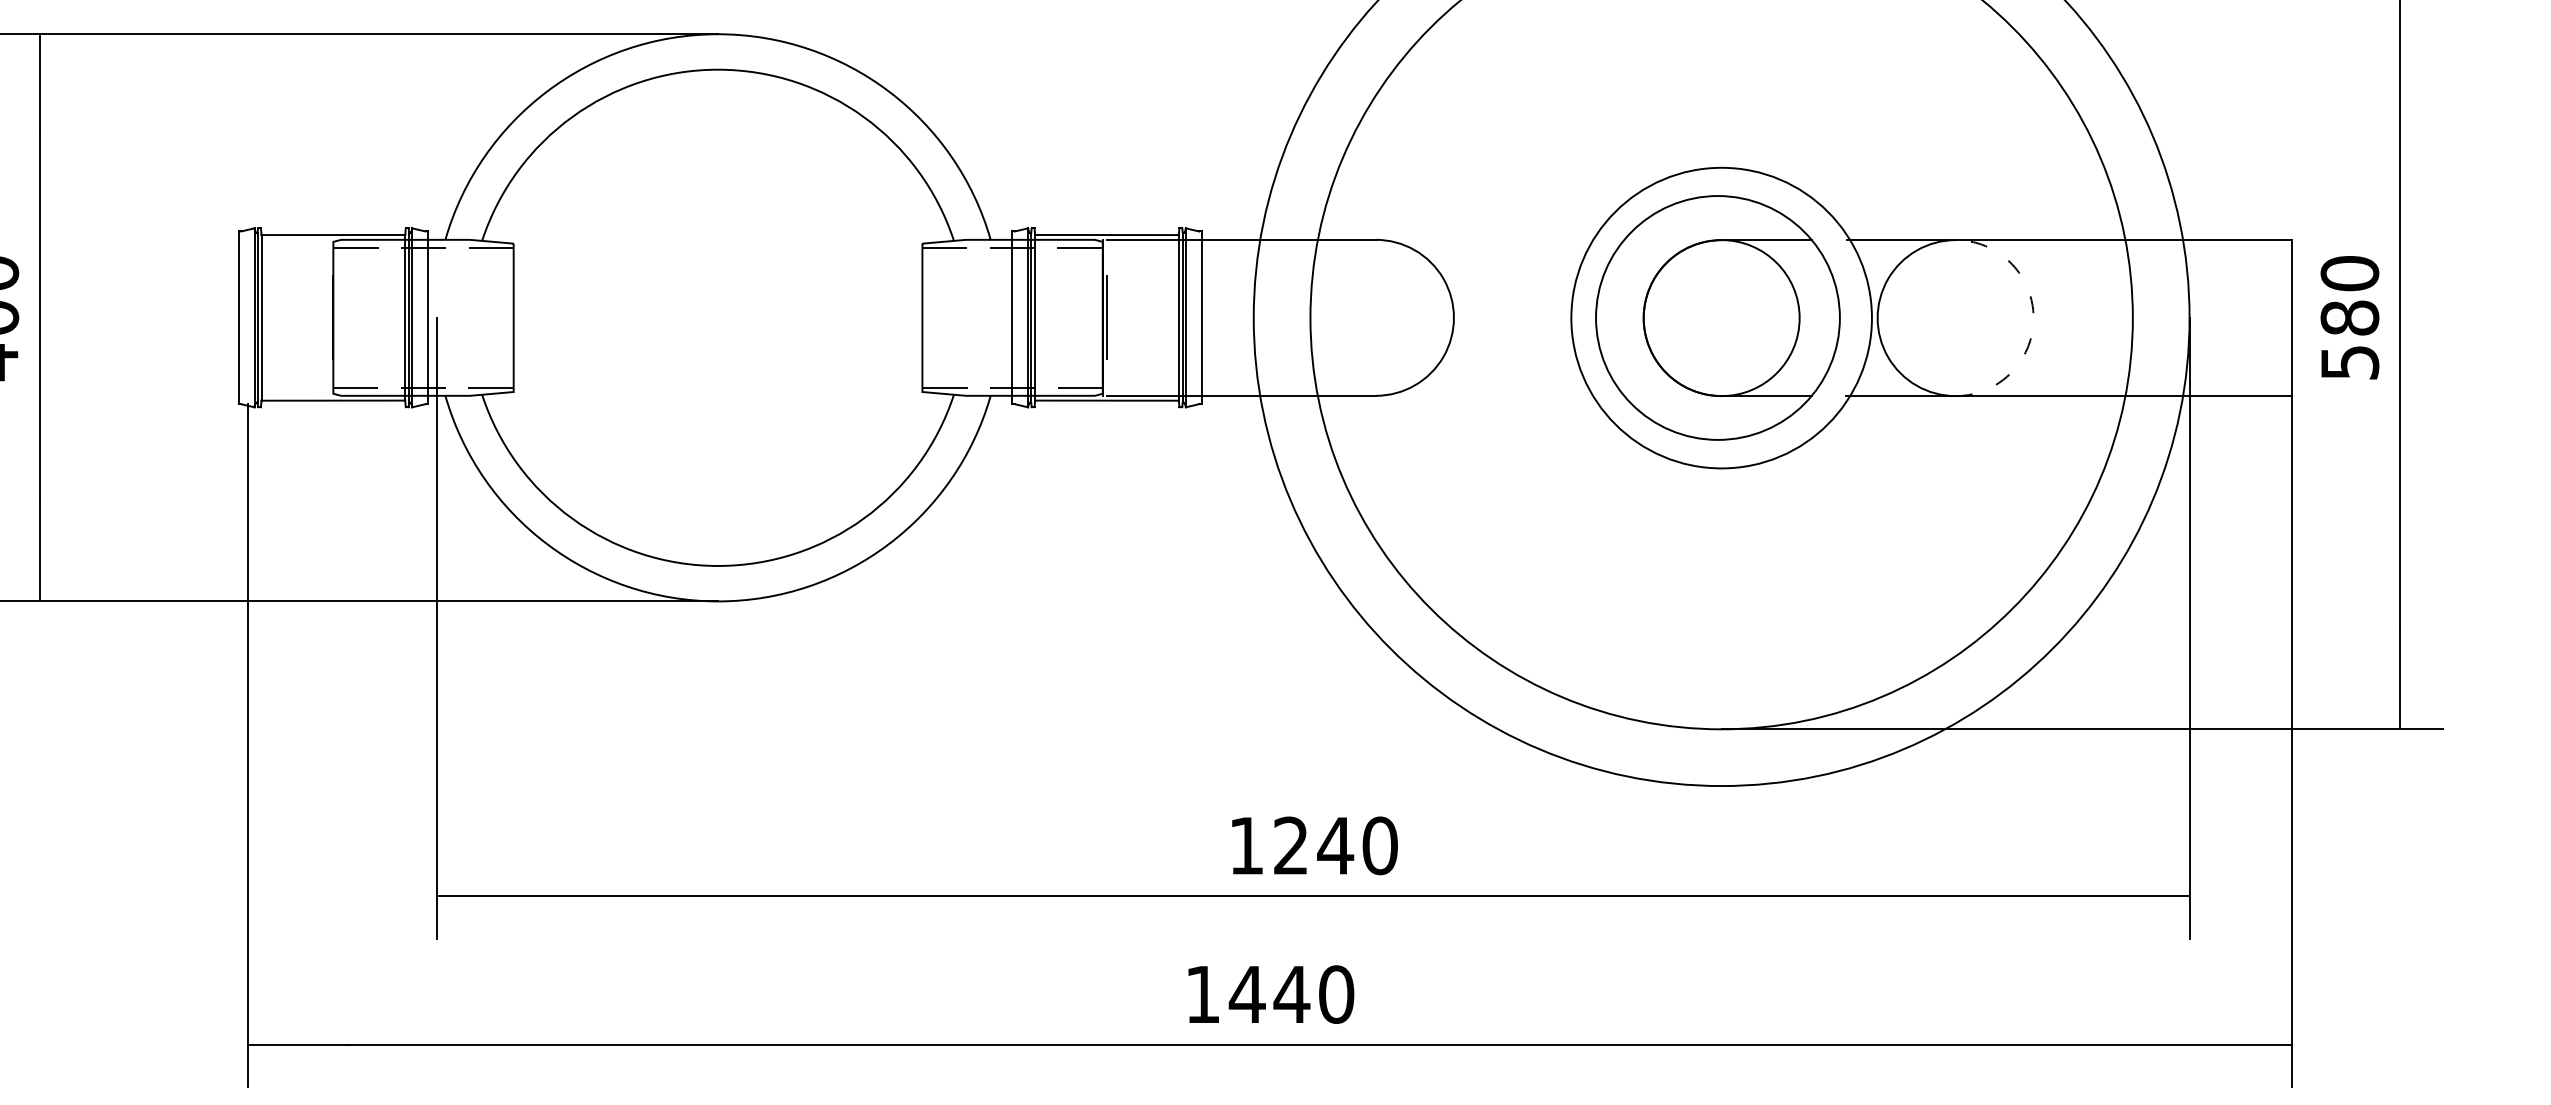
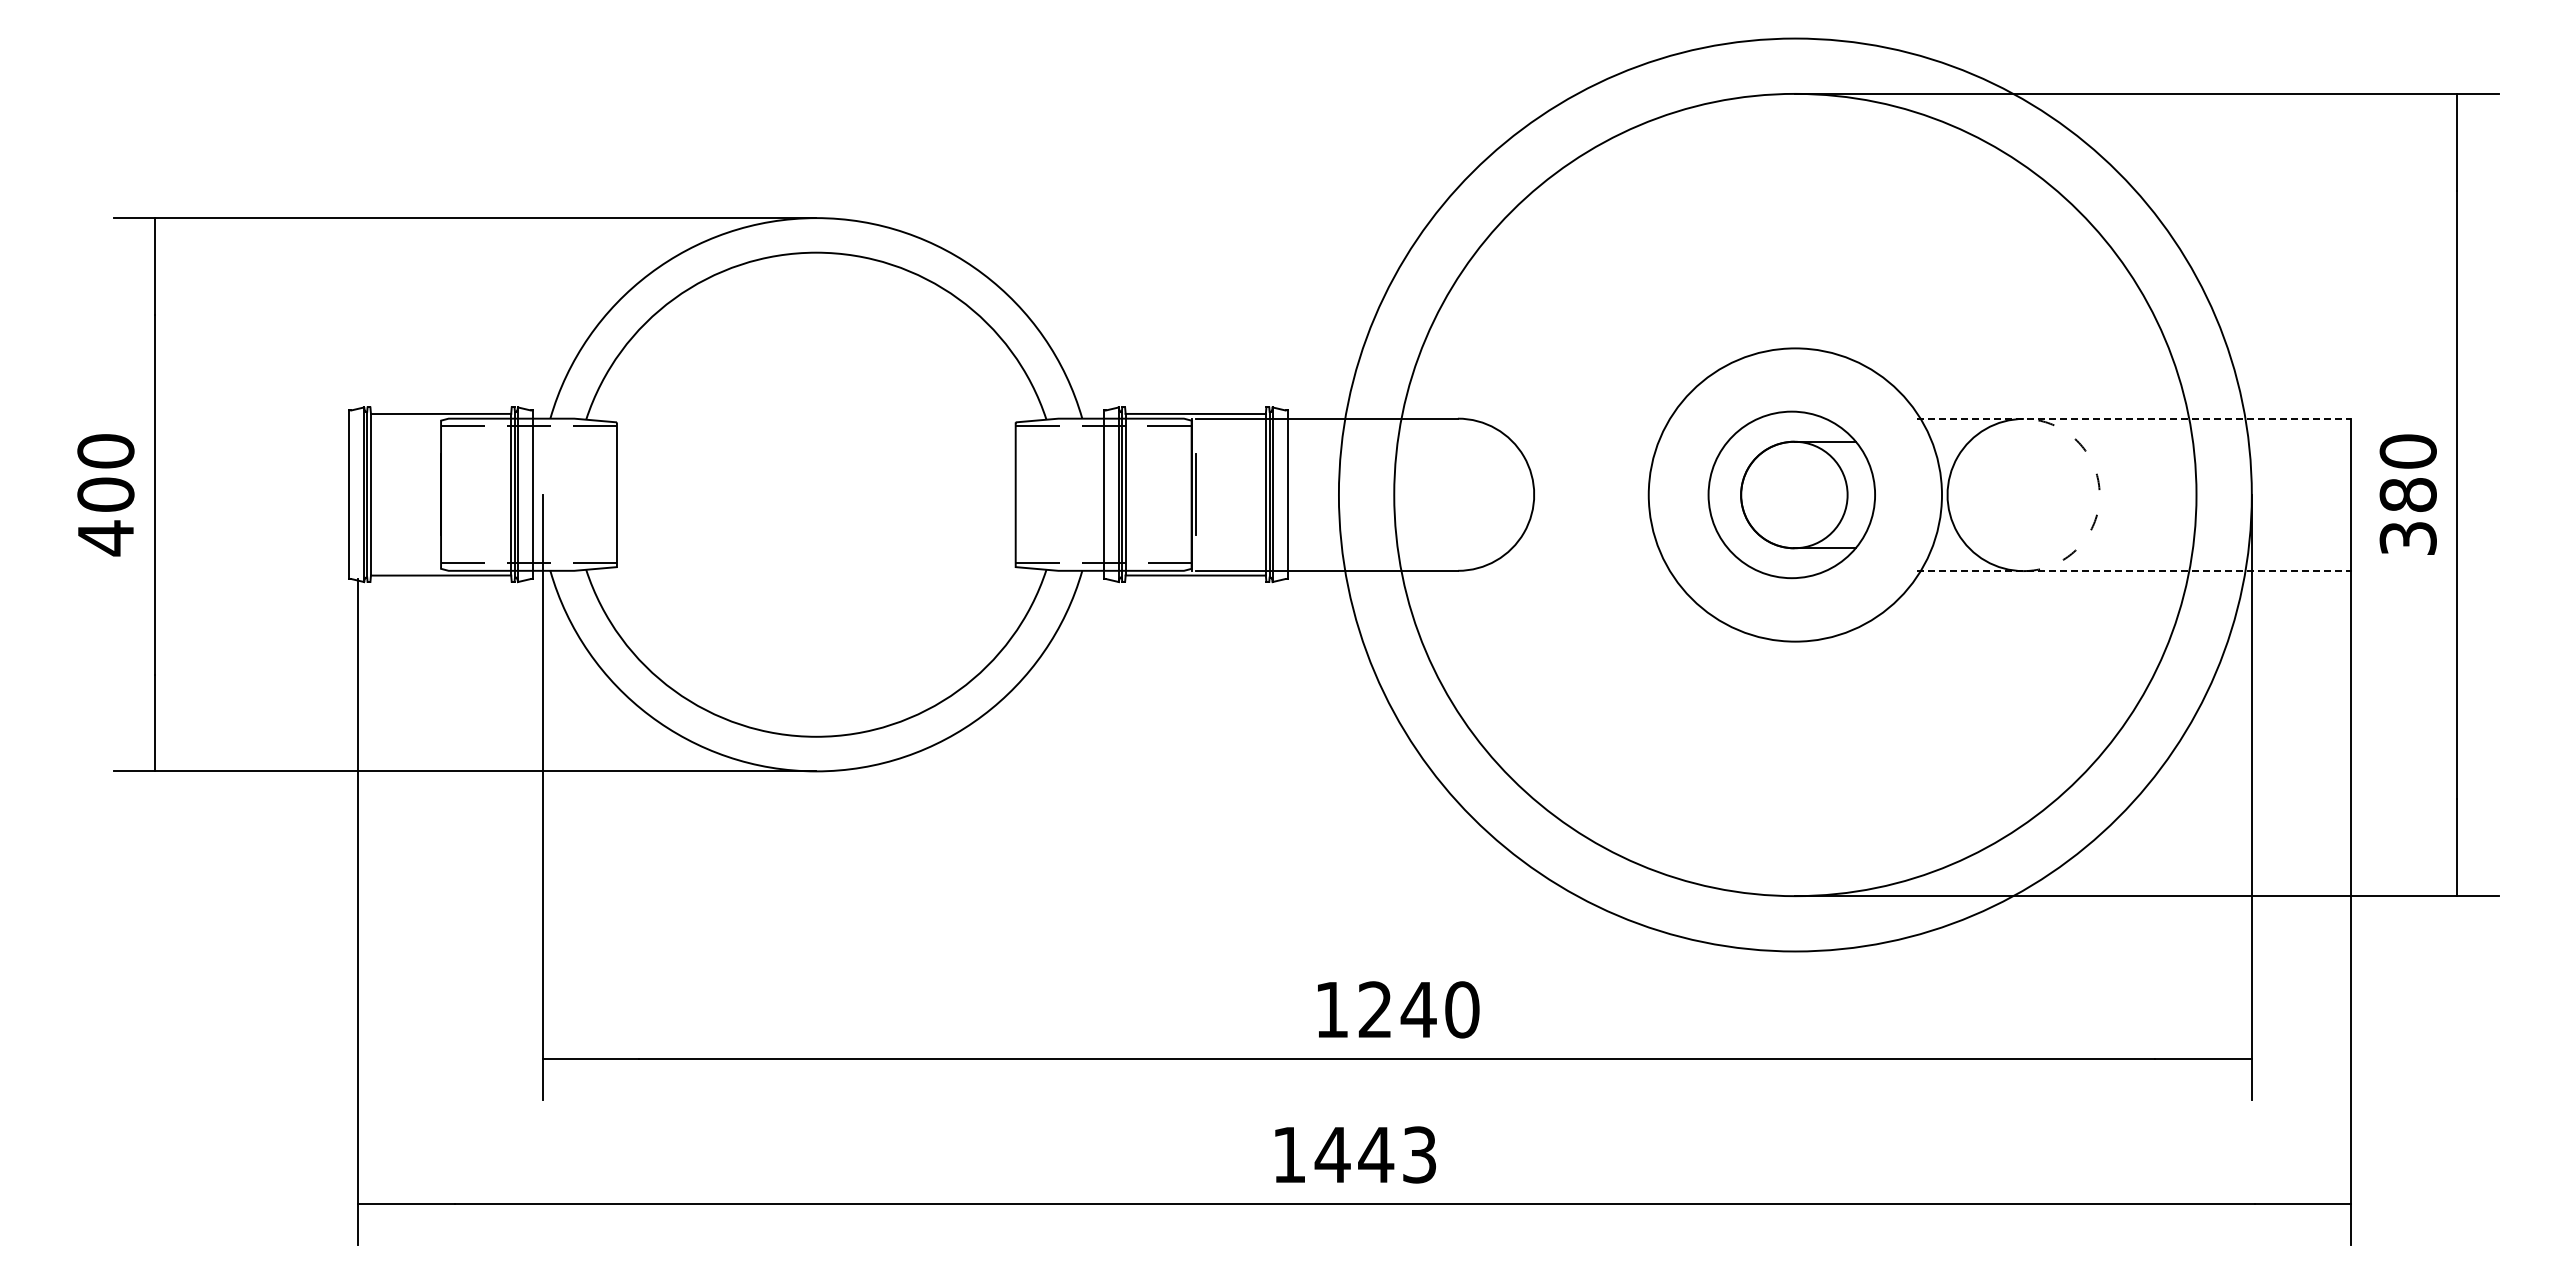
line: (2069, 239) -> (2134, 418), solid -> dashed
part: (1717, 317) -> (1791, 494), size x0.7
text: (2349, 362) -> (2407, 538), 580 -> 380
line: (2069, 396) -> (2134, 571), solid -> dashed
text: (1336, 994) -> (1419, 1154), 1440 -> 1443

